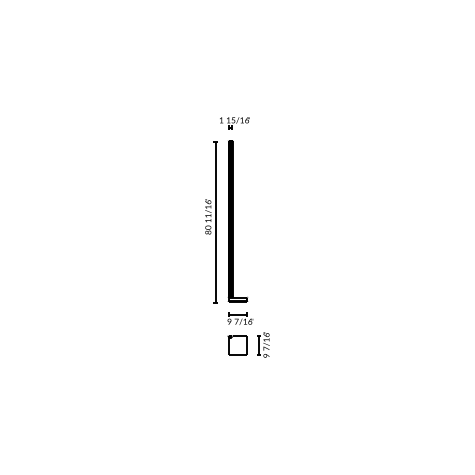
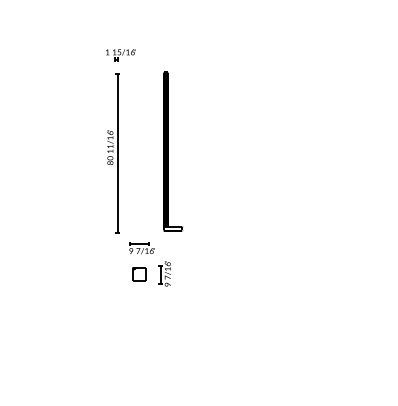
part: (234, 123) -> (120, 55), moved
part: (237, 221) -> (172, 152), moved
part: (237, 345) -> (139, 274), size x0.7

